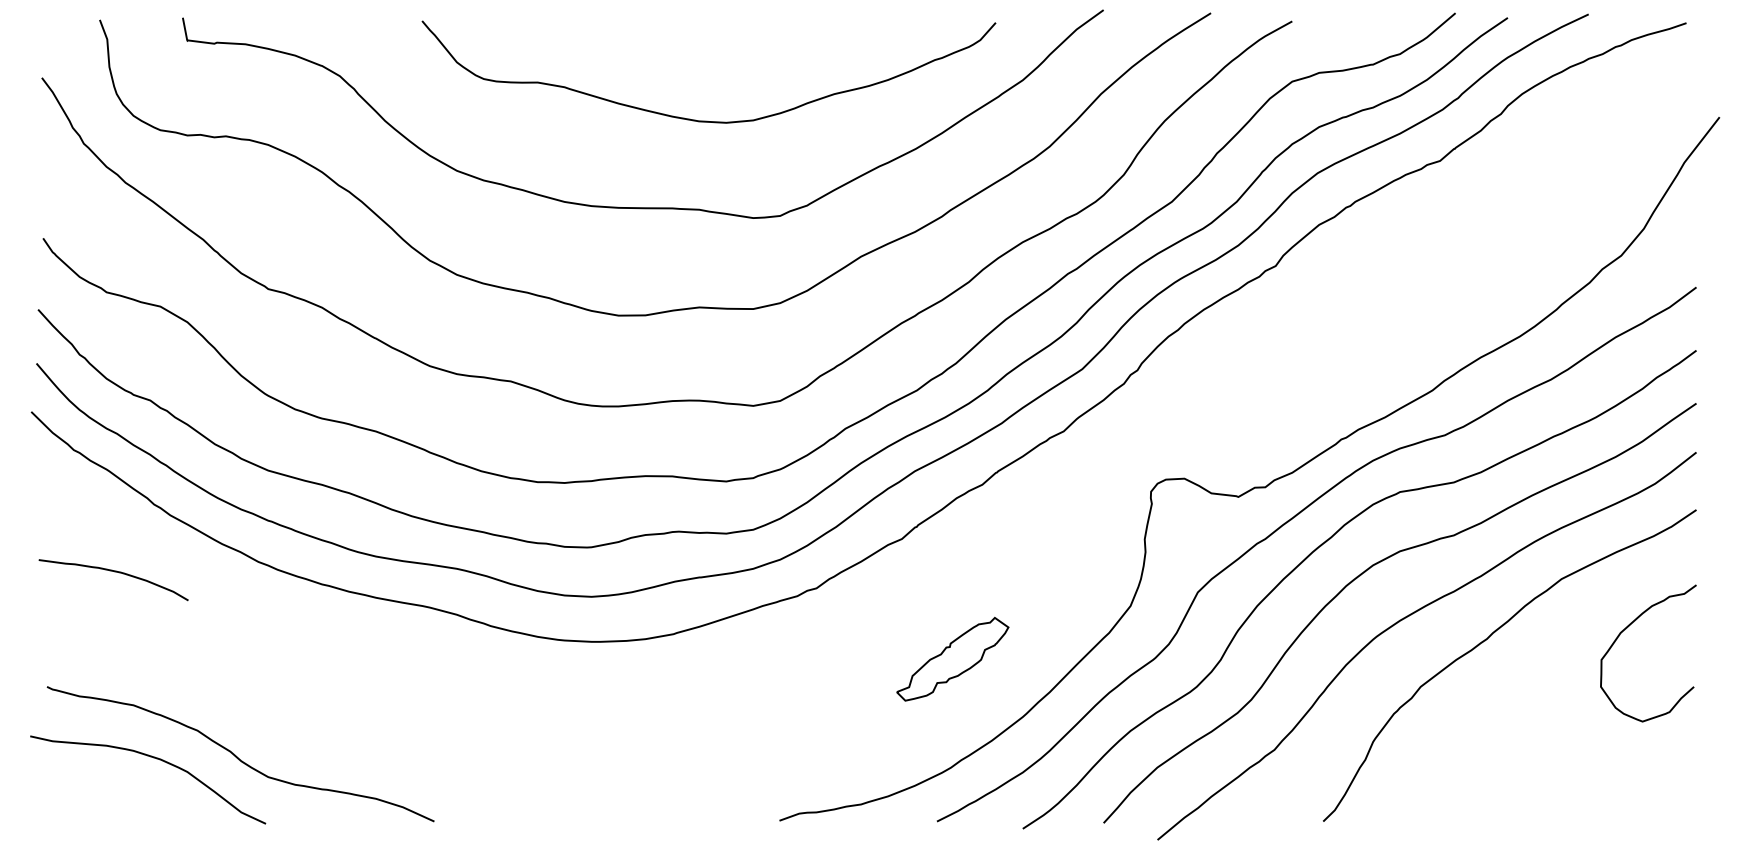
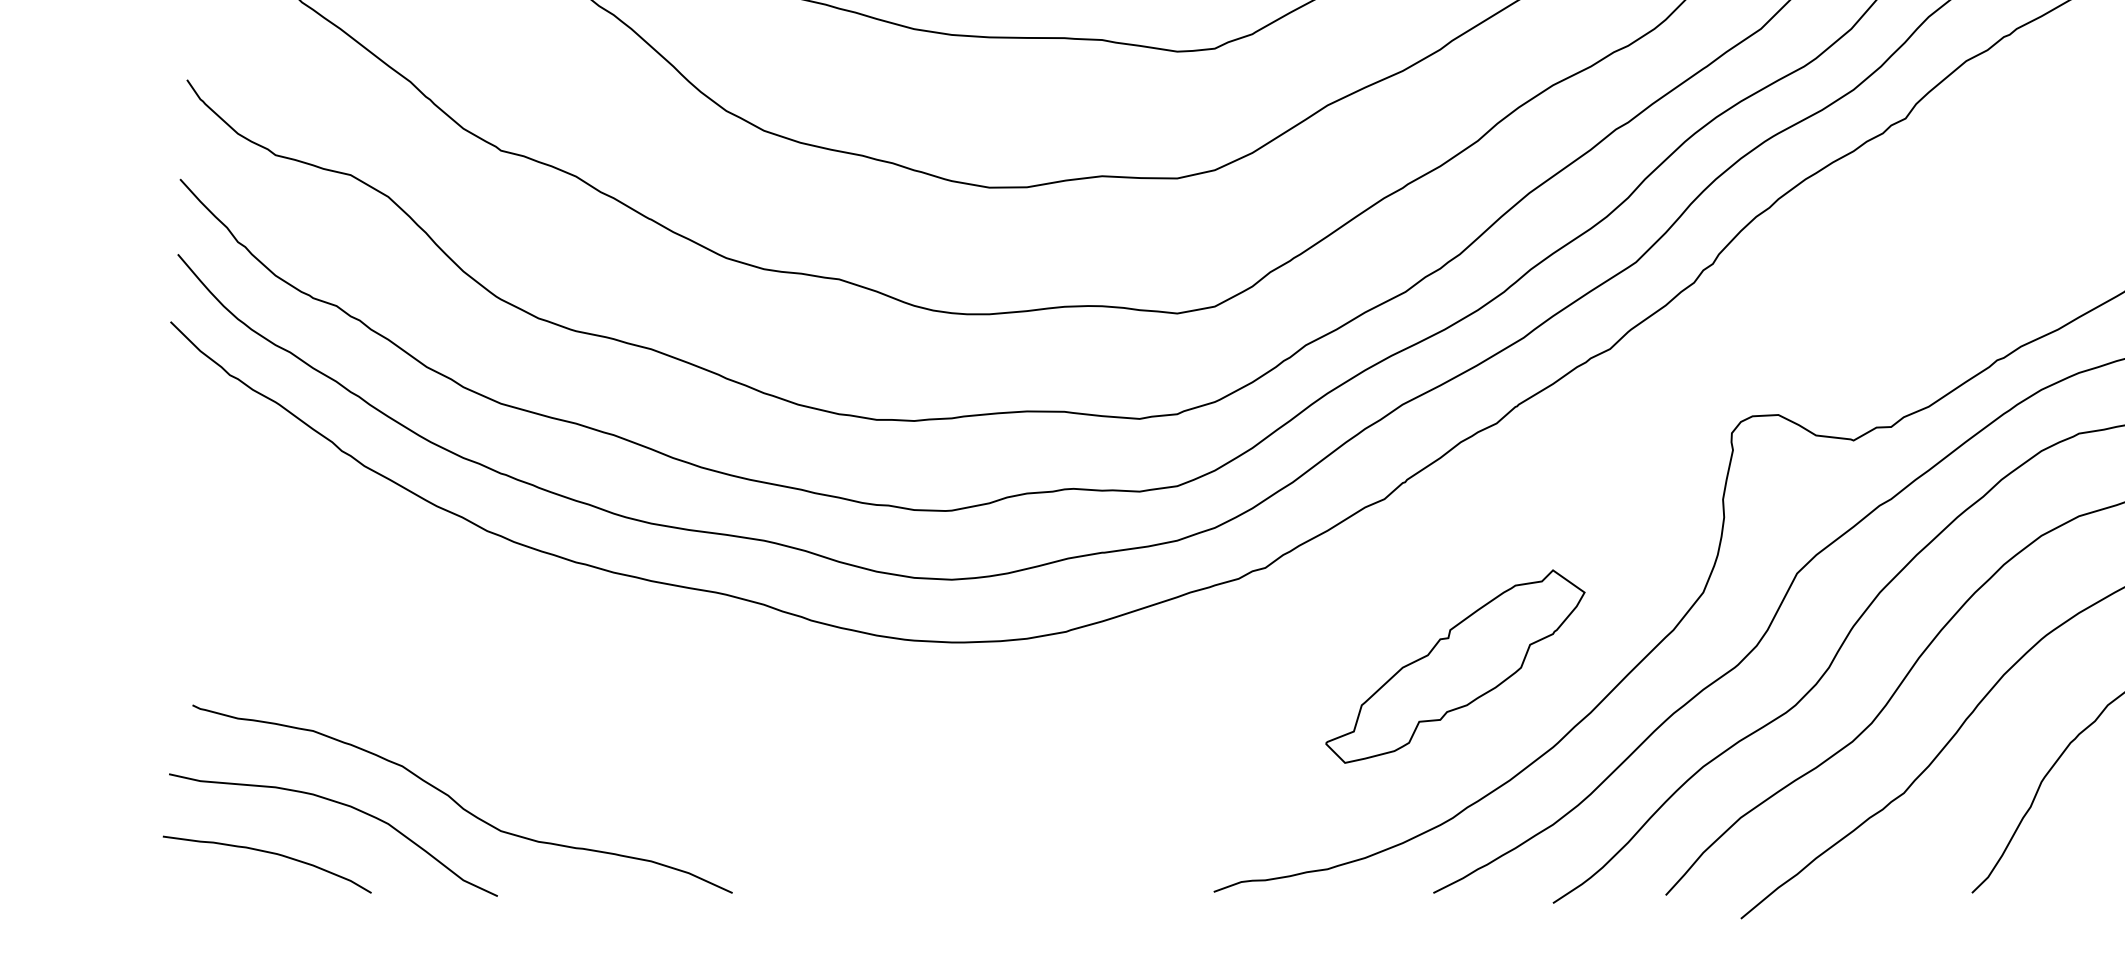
curve: (114, 572) -> (268, 853), moved
part: (952, 659) -> (1454, 667), size x1.67

